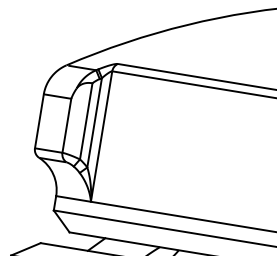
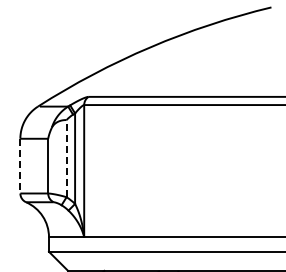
line: (39, 121) -> (20, 166), solid -> dashed
line: (86, 121) -> (66, 158), solid -> dashed

